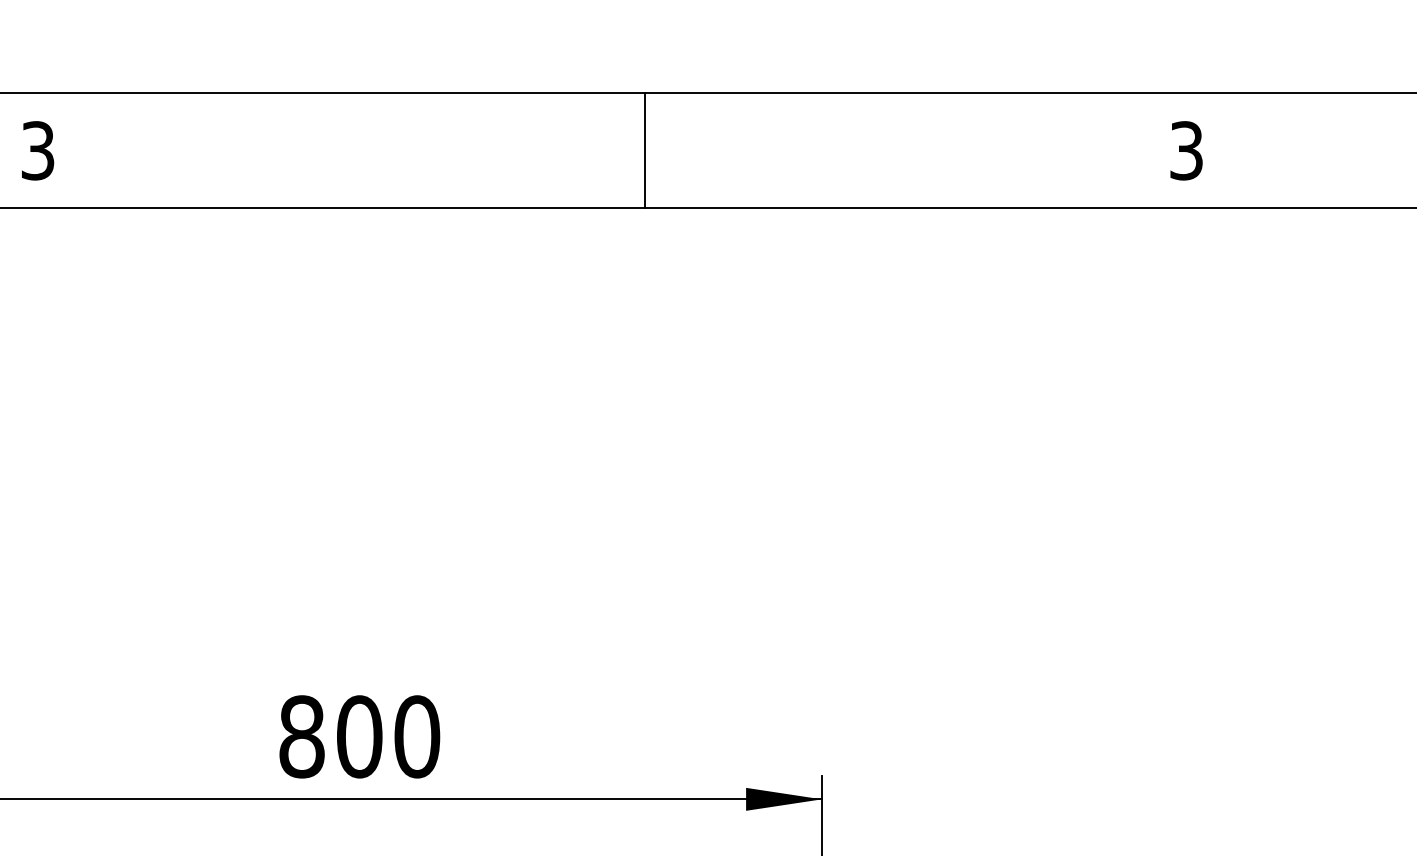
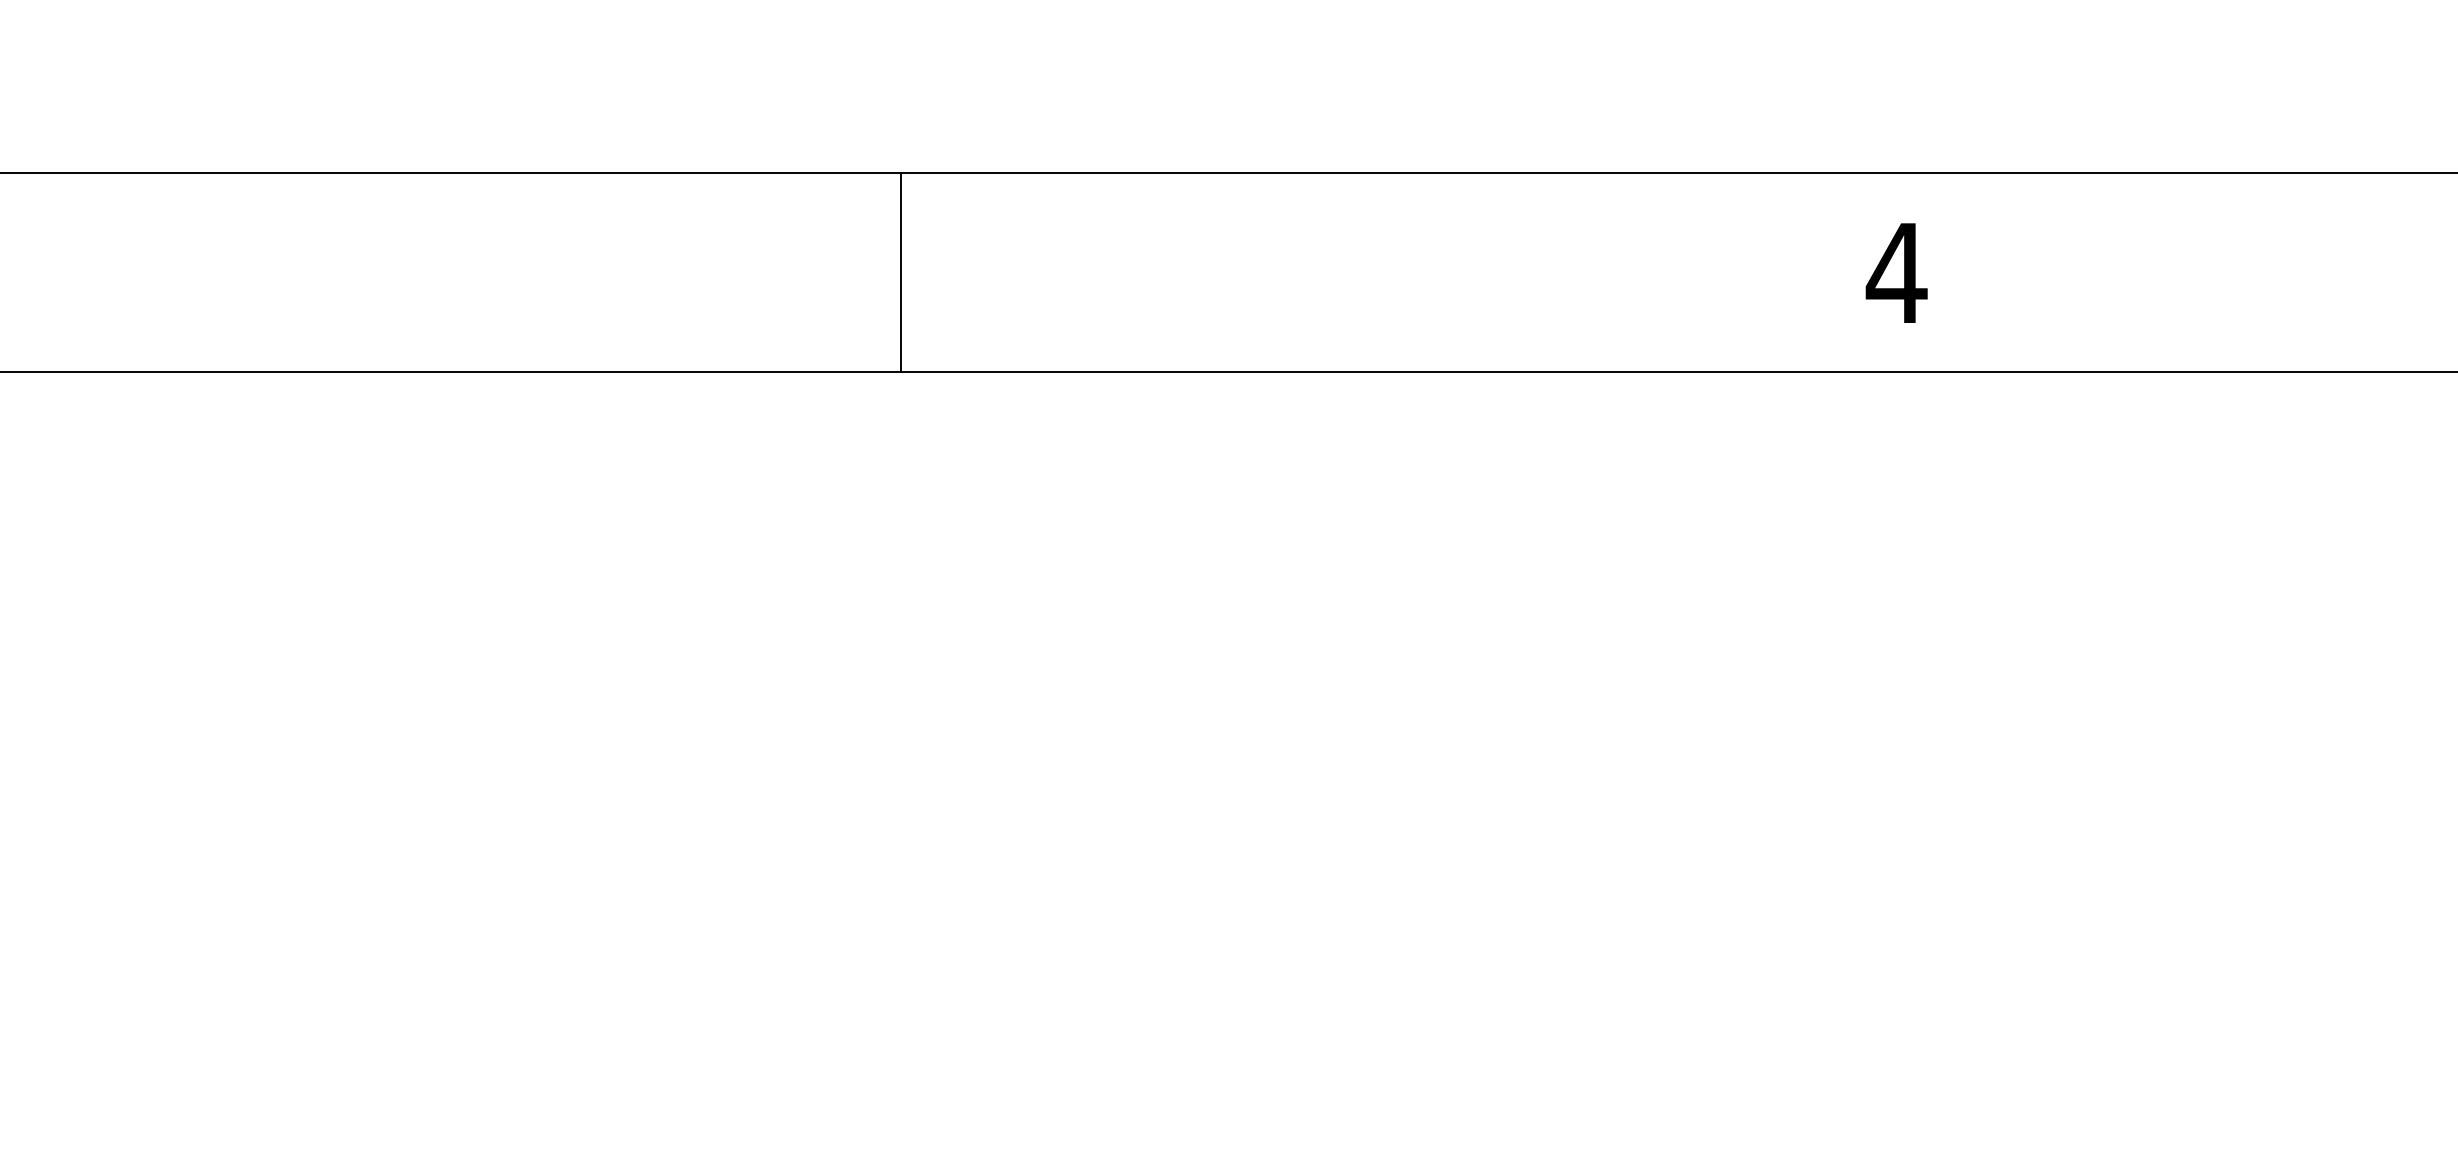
line: (644, 149) -> (900, 270), moved
text: (1186, 150) -> (1896, 272), 3 -> 4

